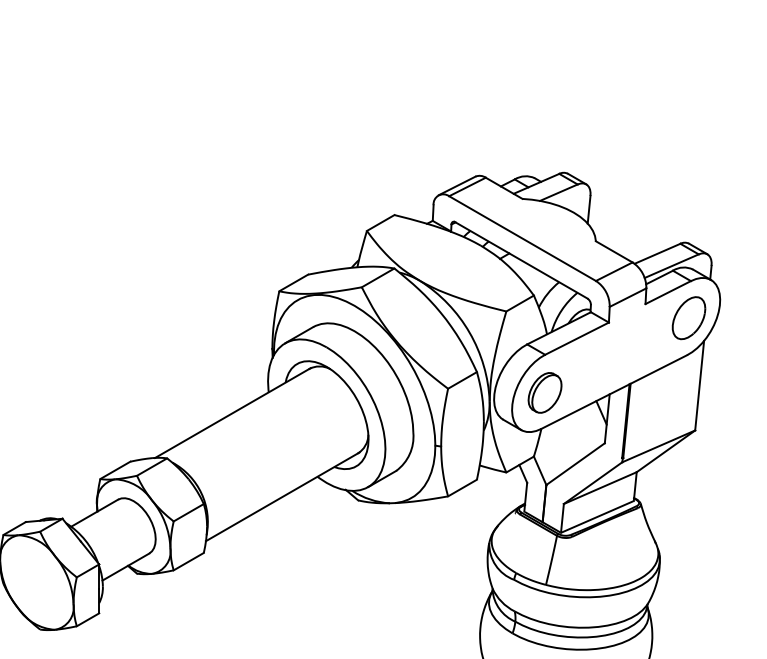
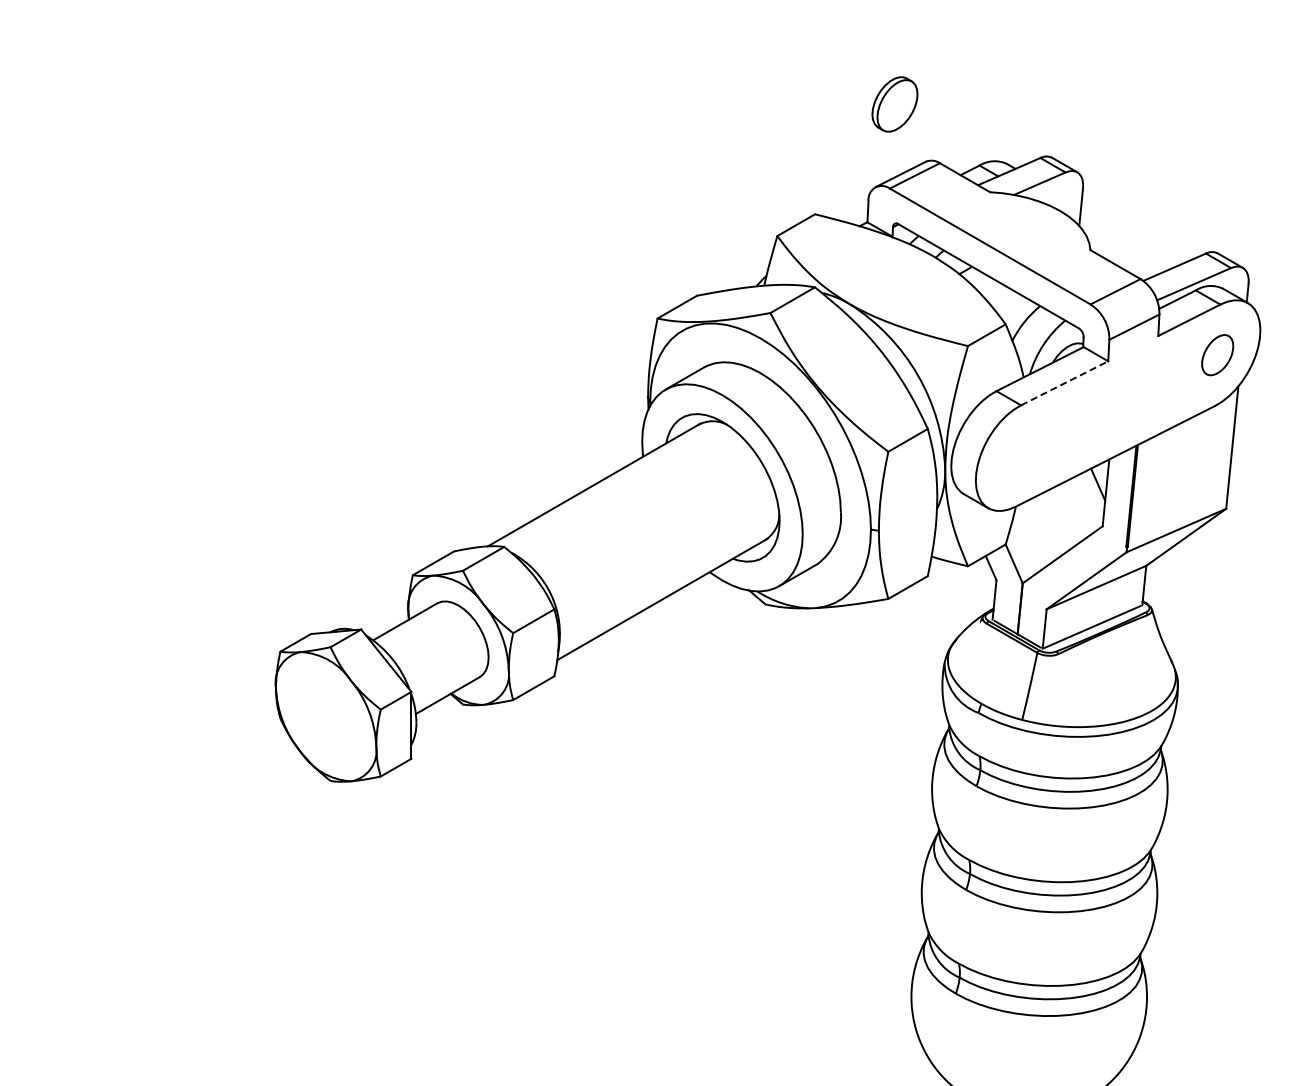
part: (688, 317) -> (1217, 354), size x0.7
line: (576, 338) -> (1064, 383), solid -> dashed
part: (544, 392) -> (894, 104), moved

